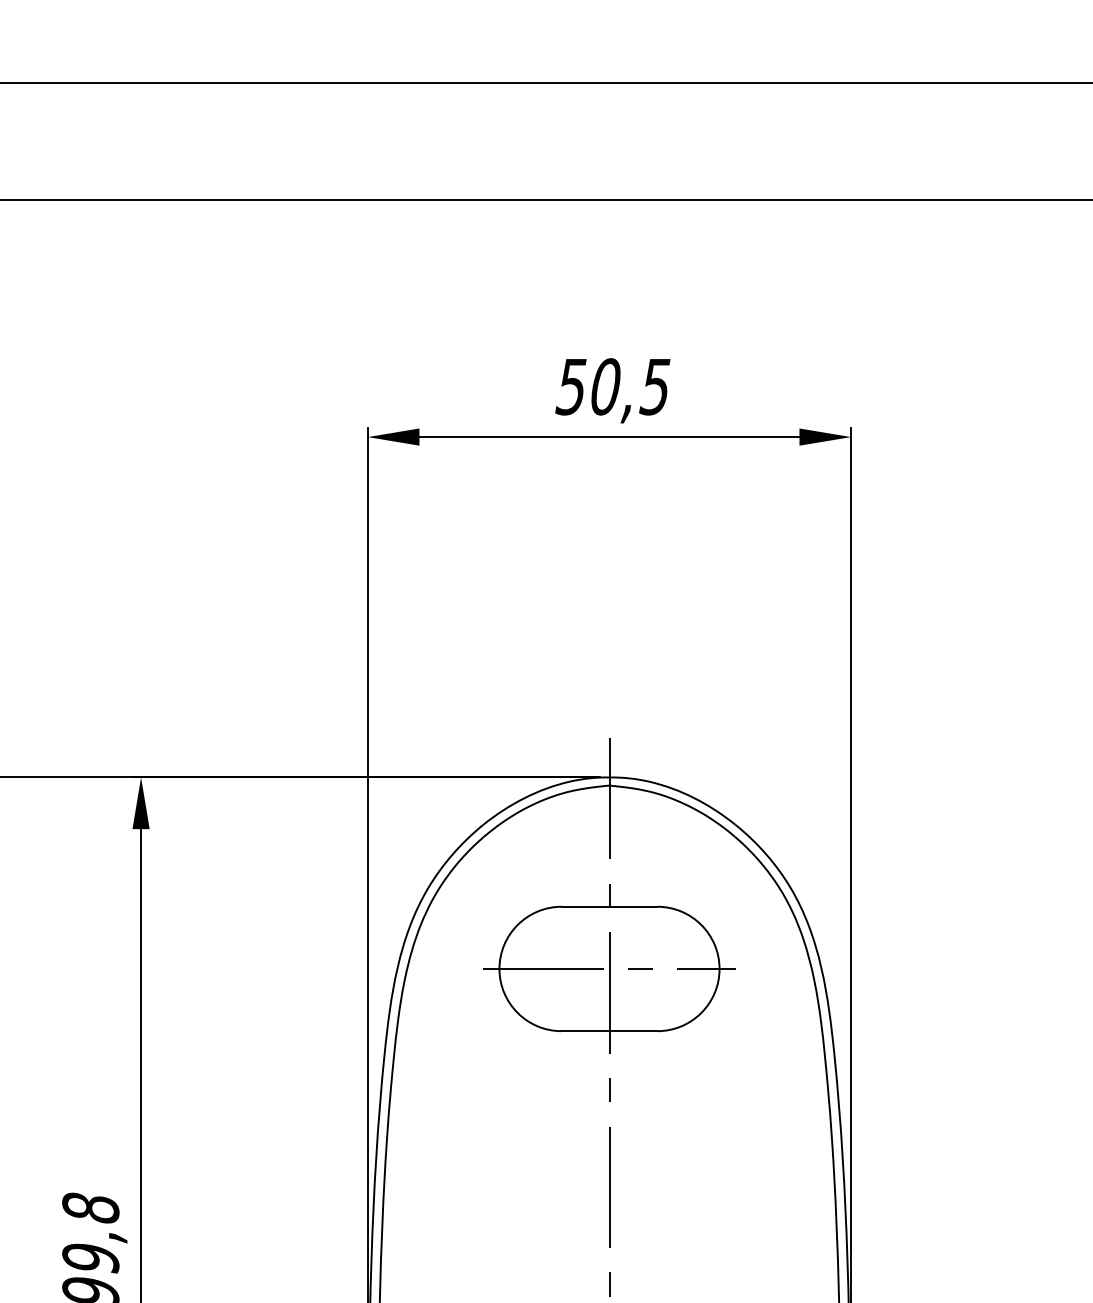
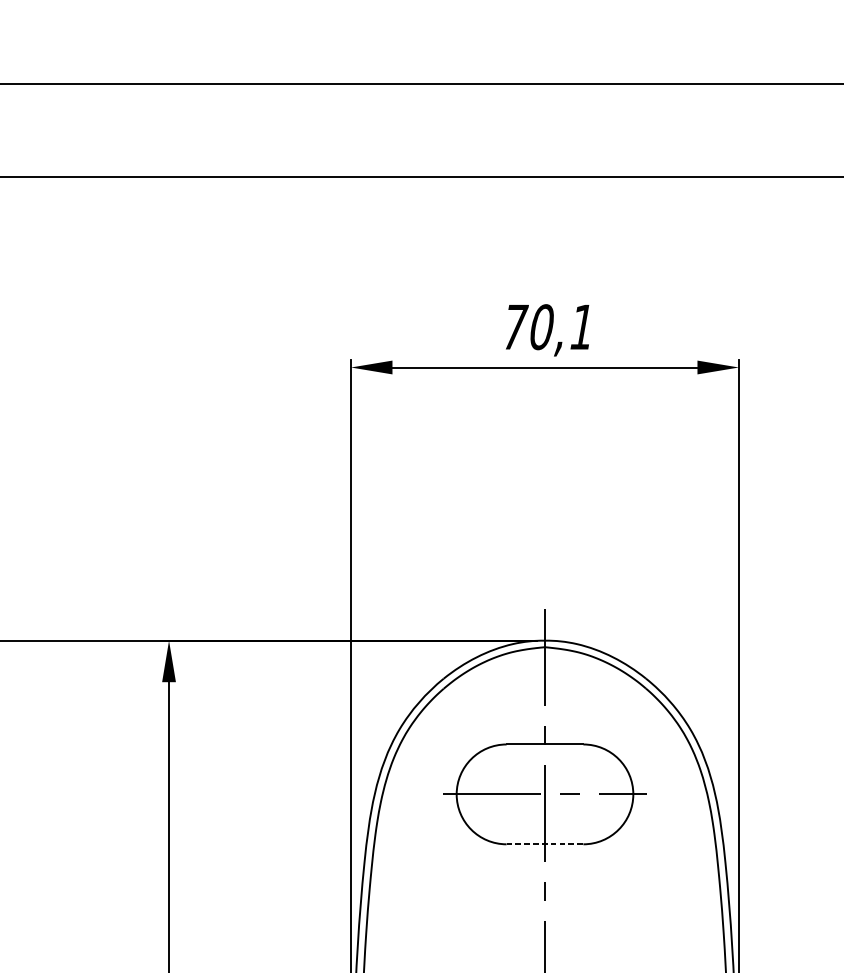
text: (612, 387) -> (547, 327), 50,5 -> 70,1
line: (609, 1031) -> (544, 844), solid -> dashed

